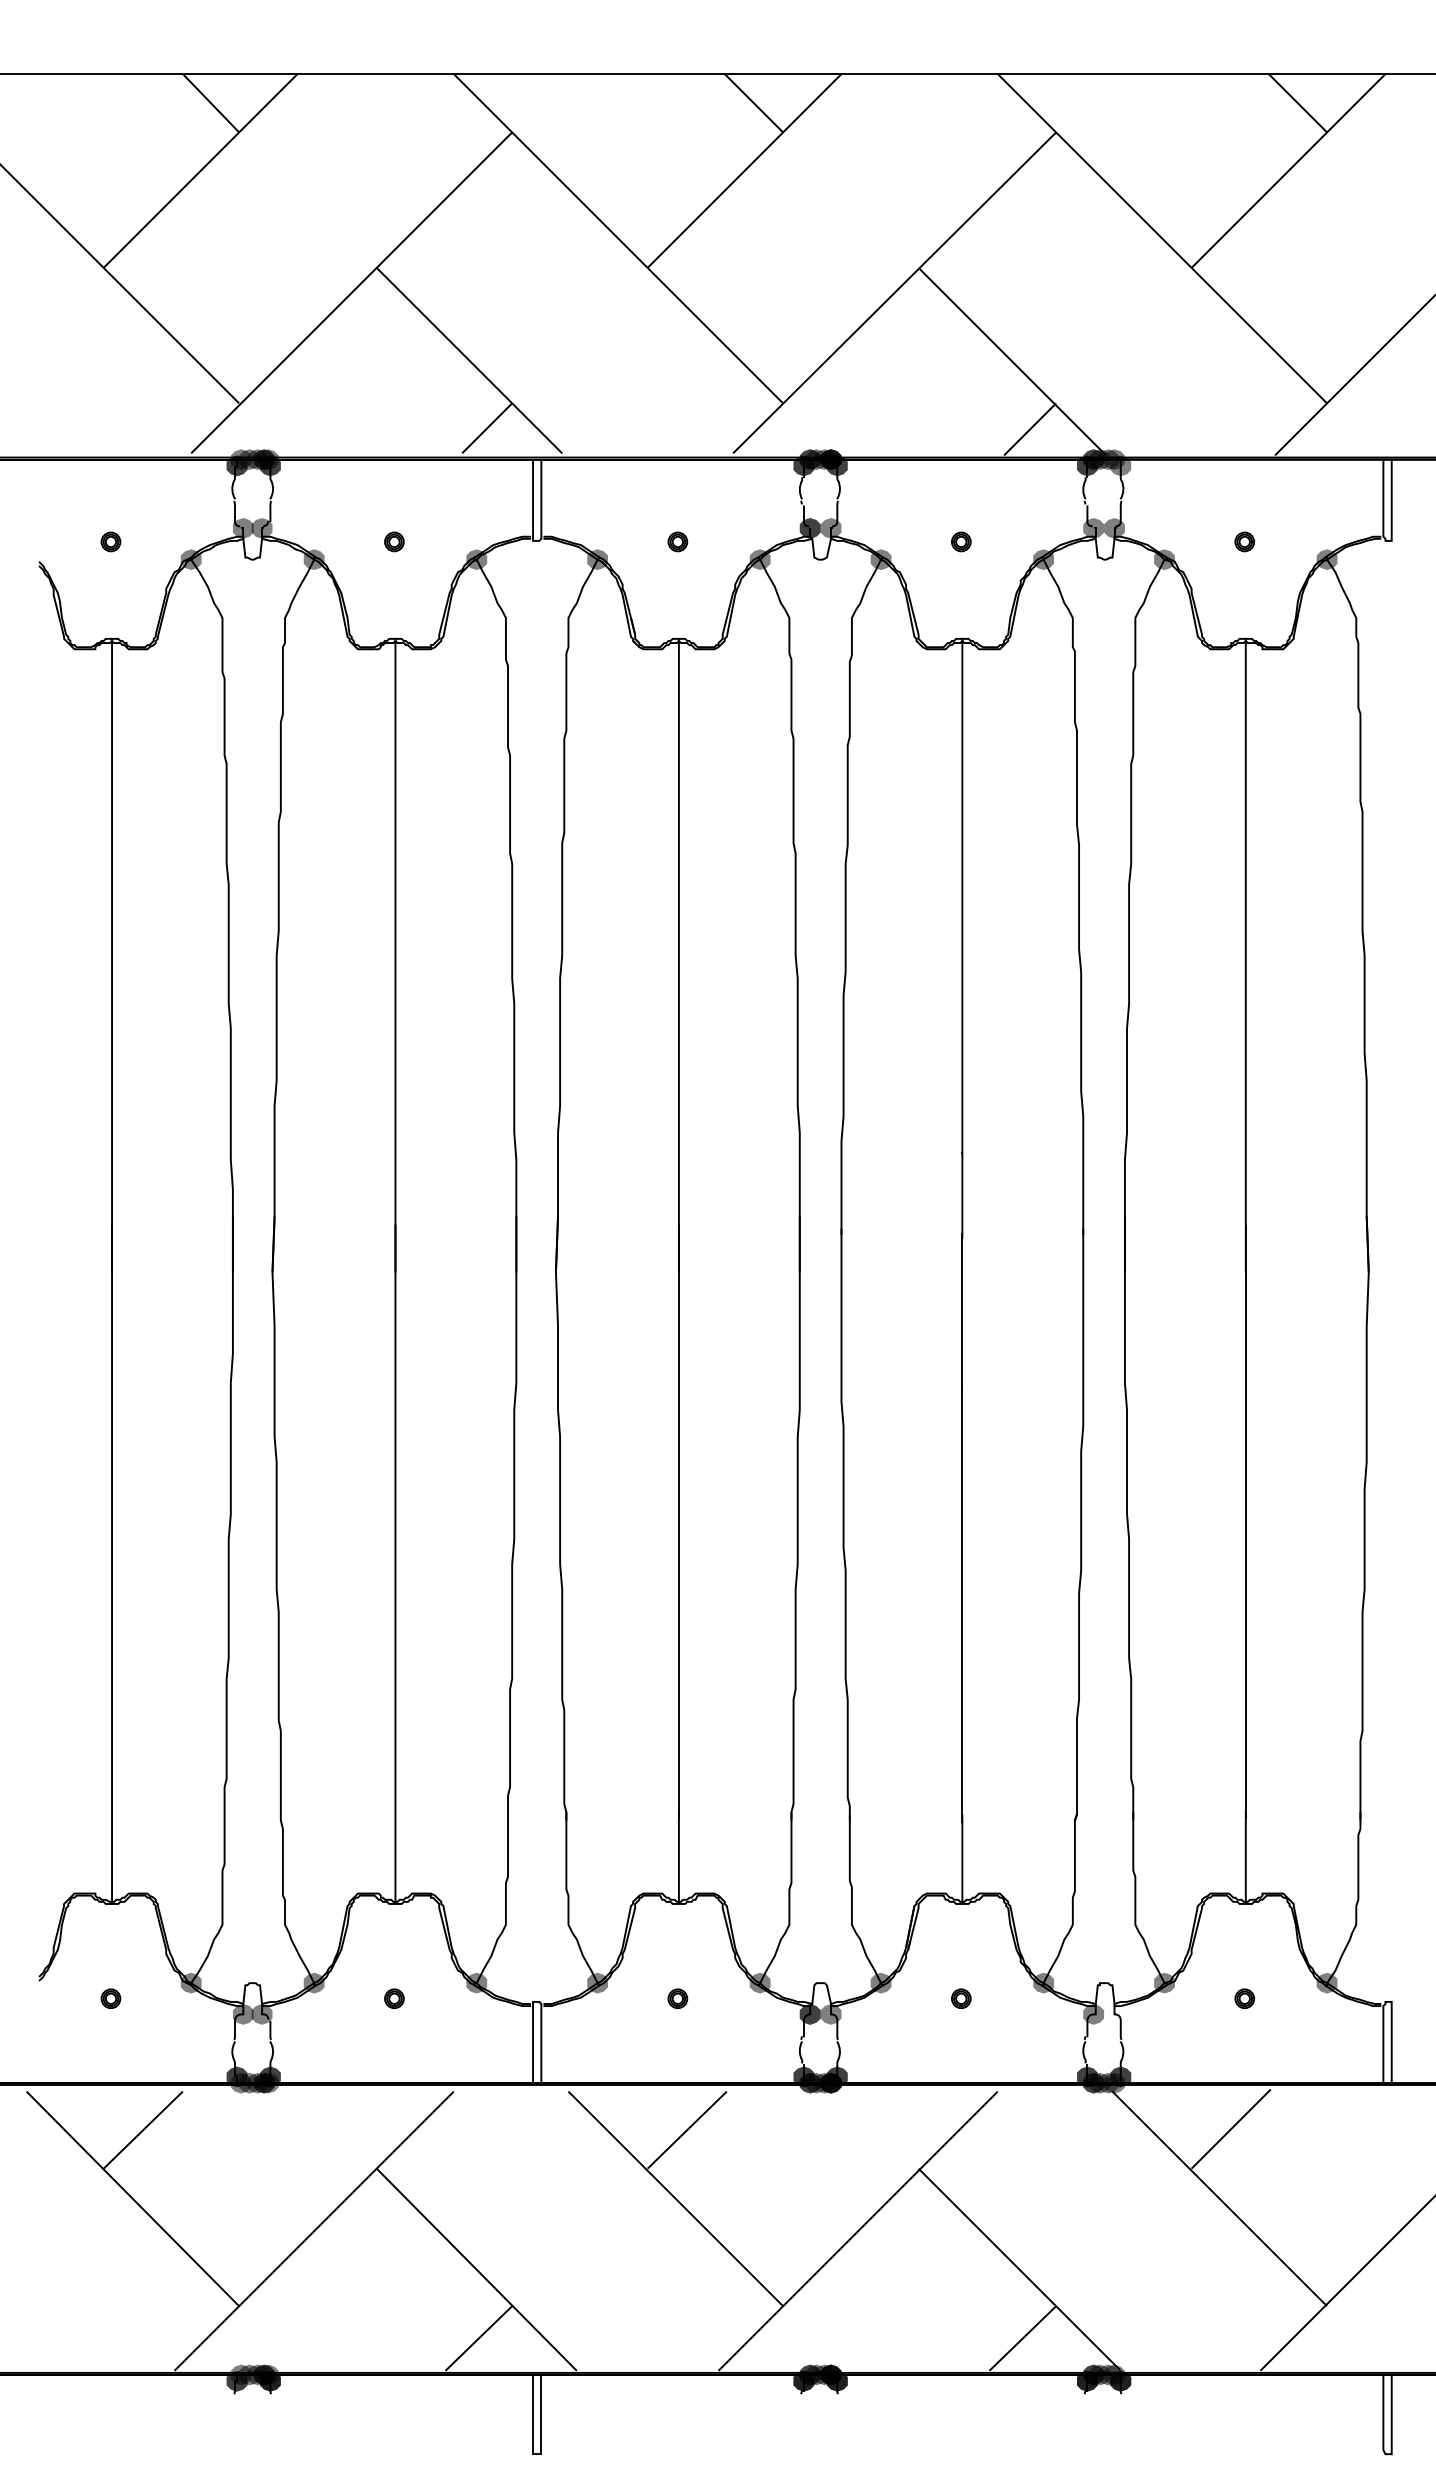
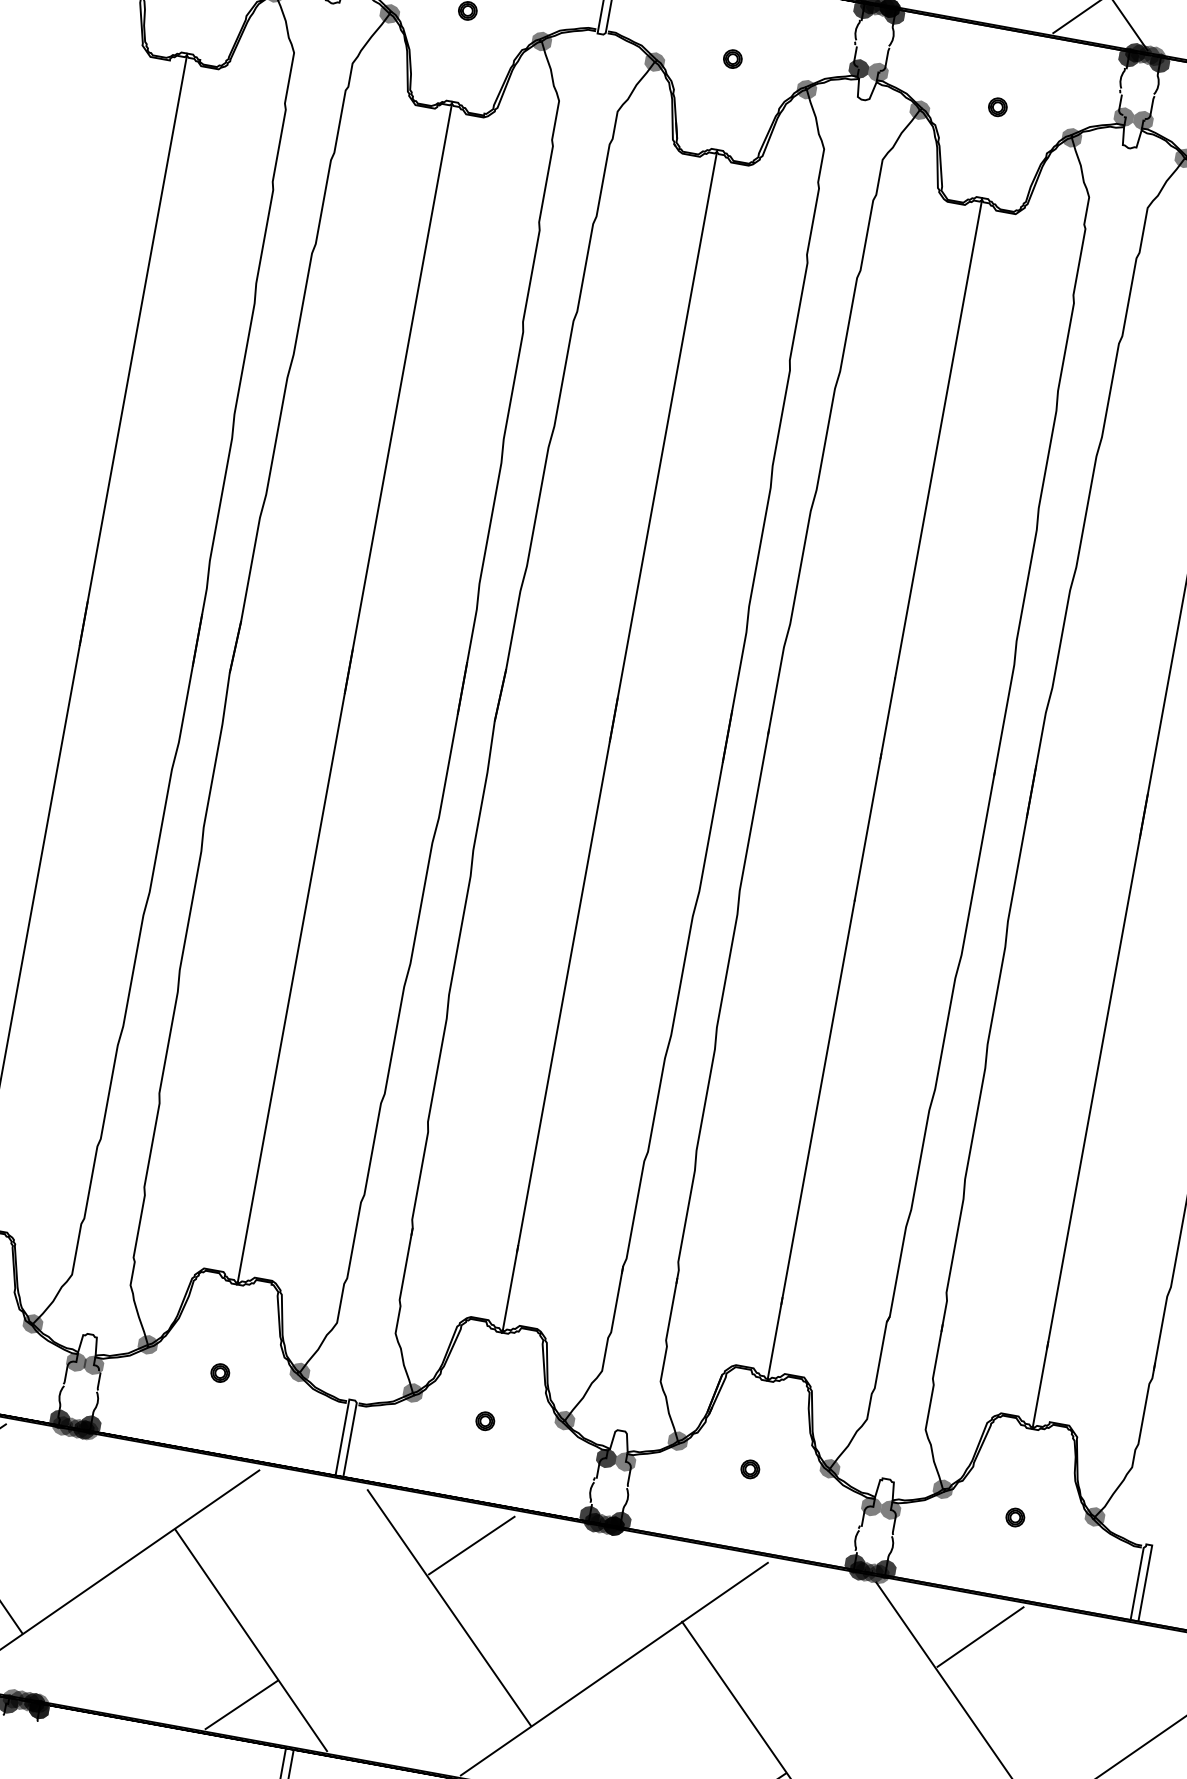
fill: (1120, 465) -> (1159, 62), added
fill: (1114, 2014) -> (890, 1510), added

